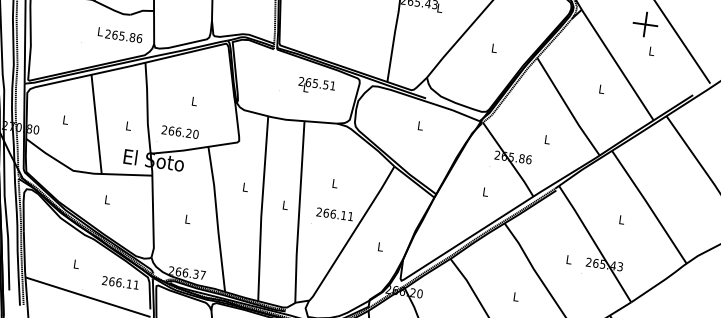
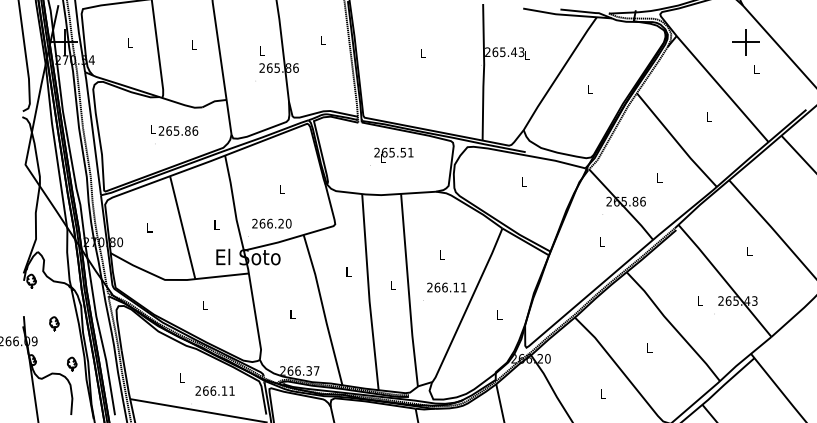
text: (120, 35) -> (174, 130), moved
text: (316, 85) -> (393, 154), moved
text: (120, 282) -> (214, 390), moved

